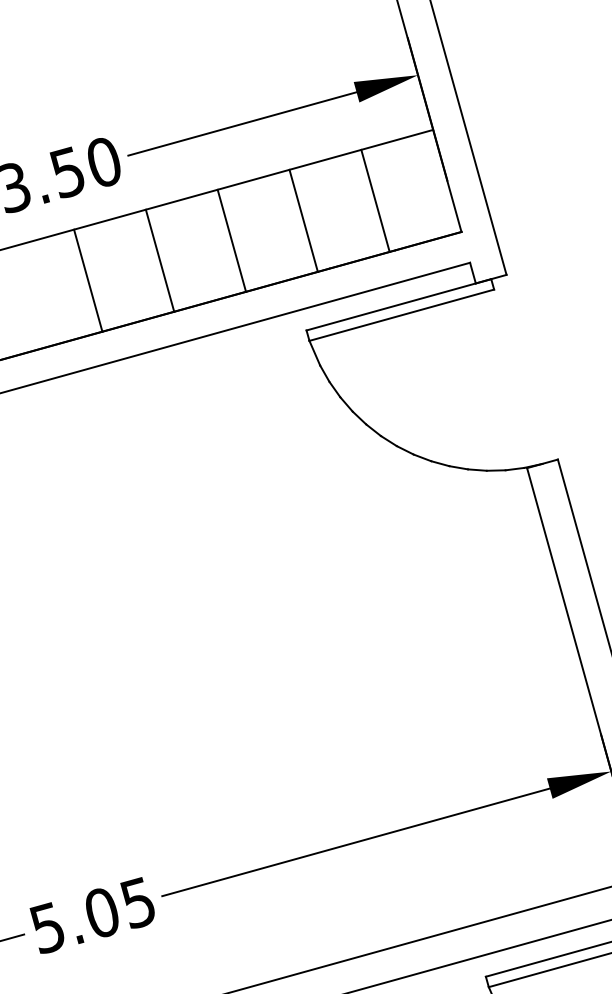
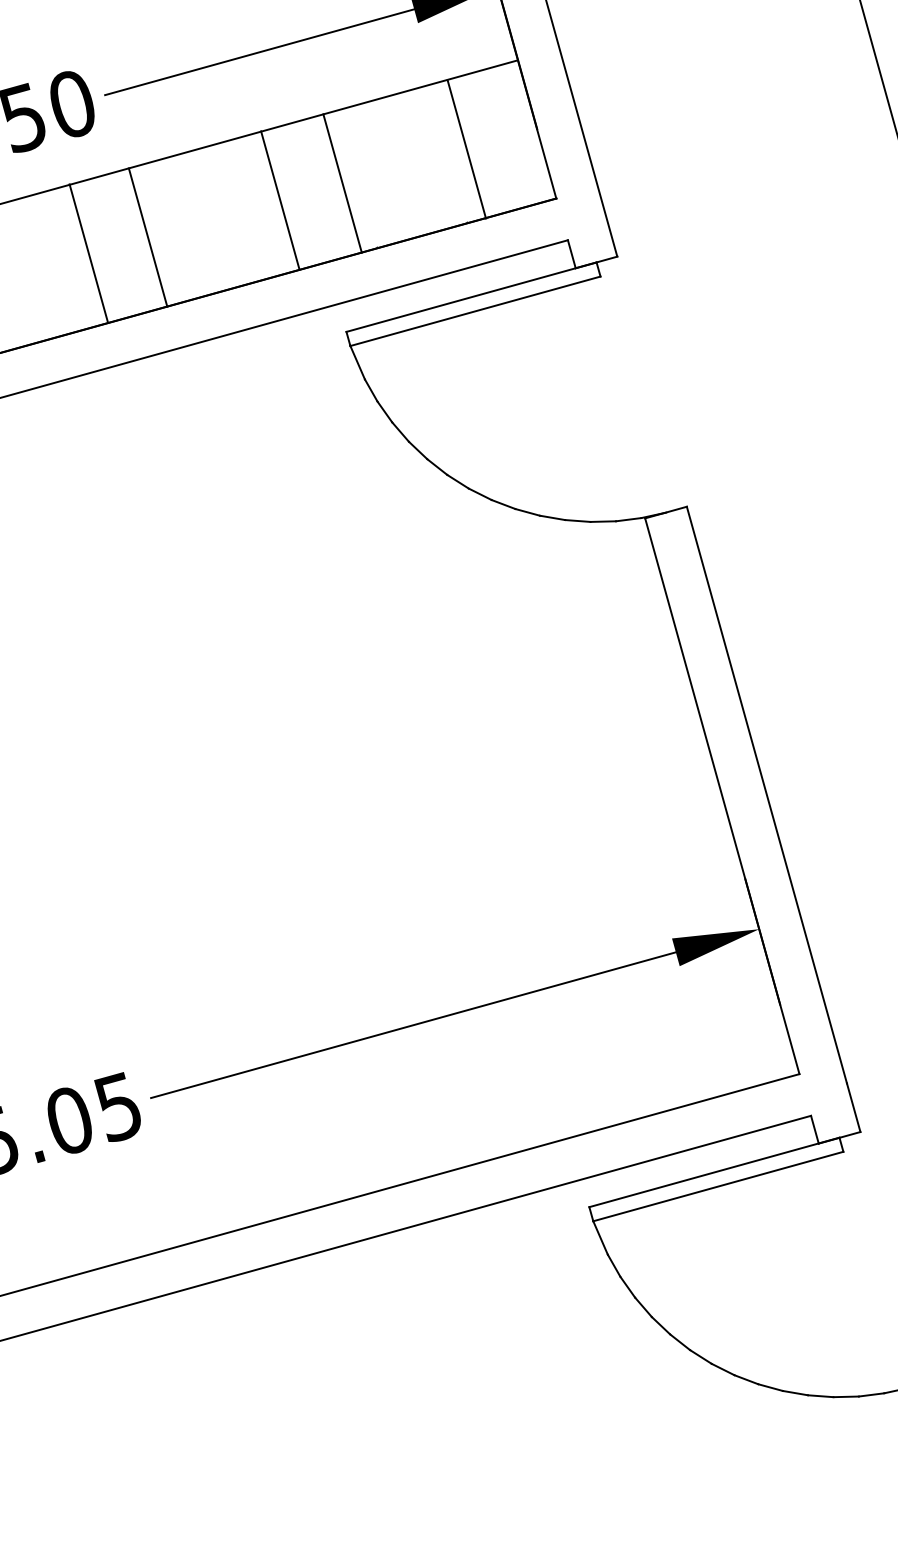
line: (375, 200) -> (466, 149), moved
line: (231, 240) -> (280, 200), moved
line: (88, 280) -> (88, 253), moved

